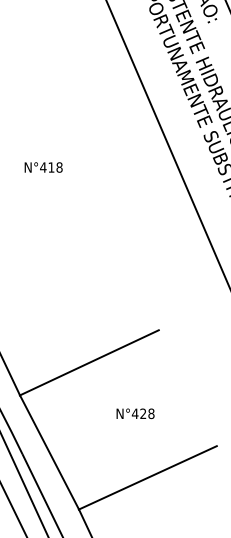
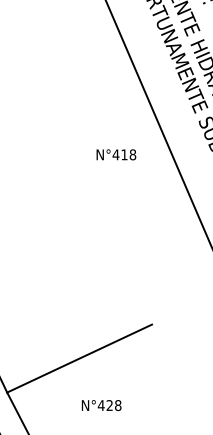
text: (43, 167) -> (116, 154), moved
text: (135, 413) -> (101, 405), moved

